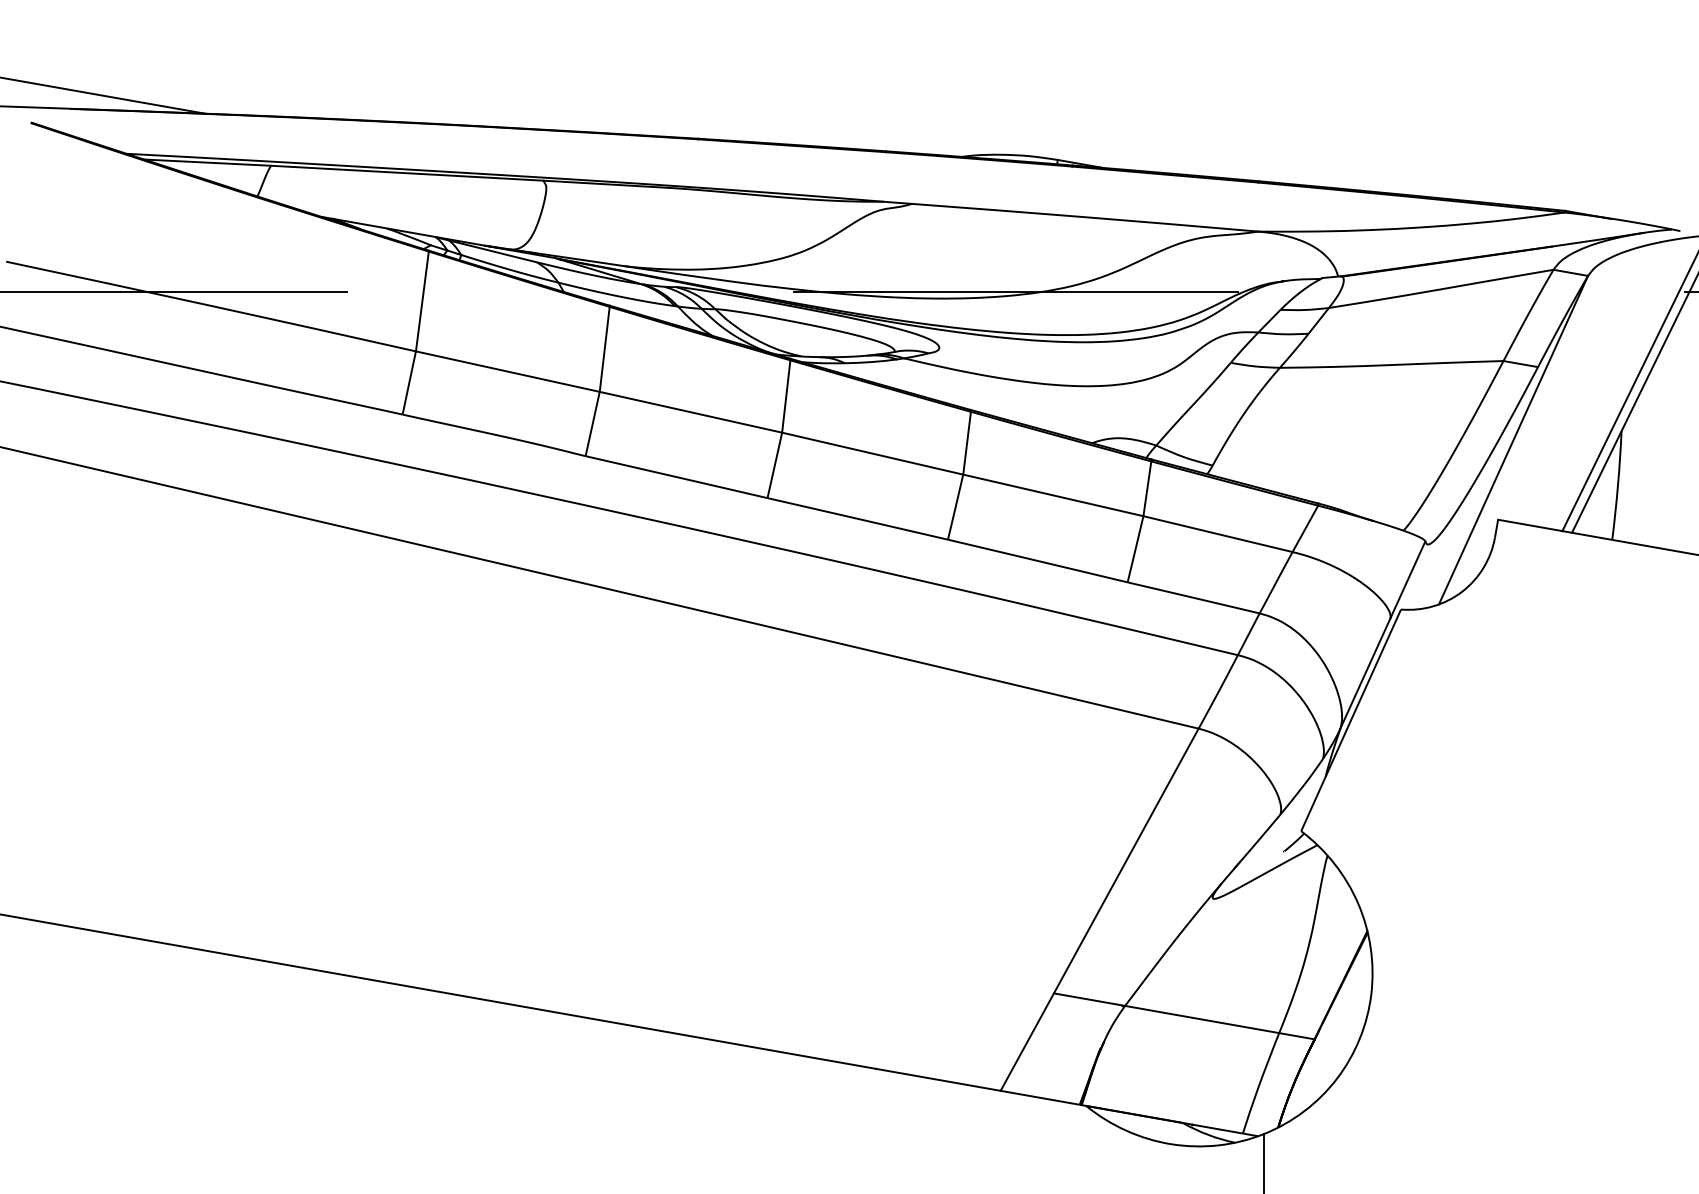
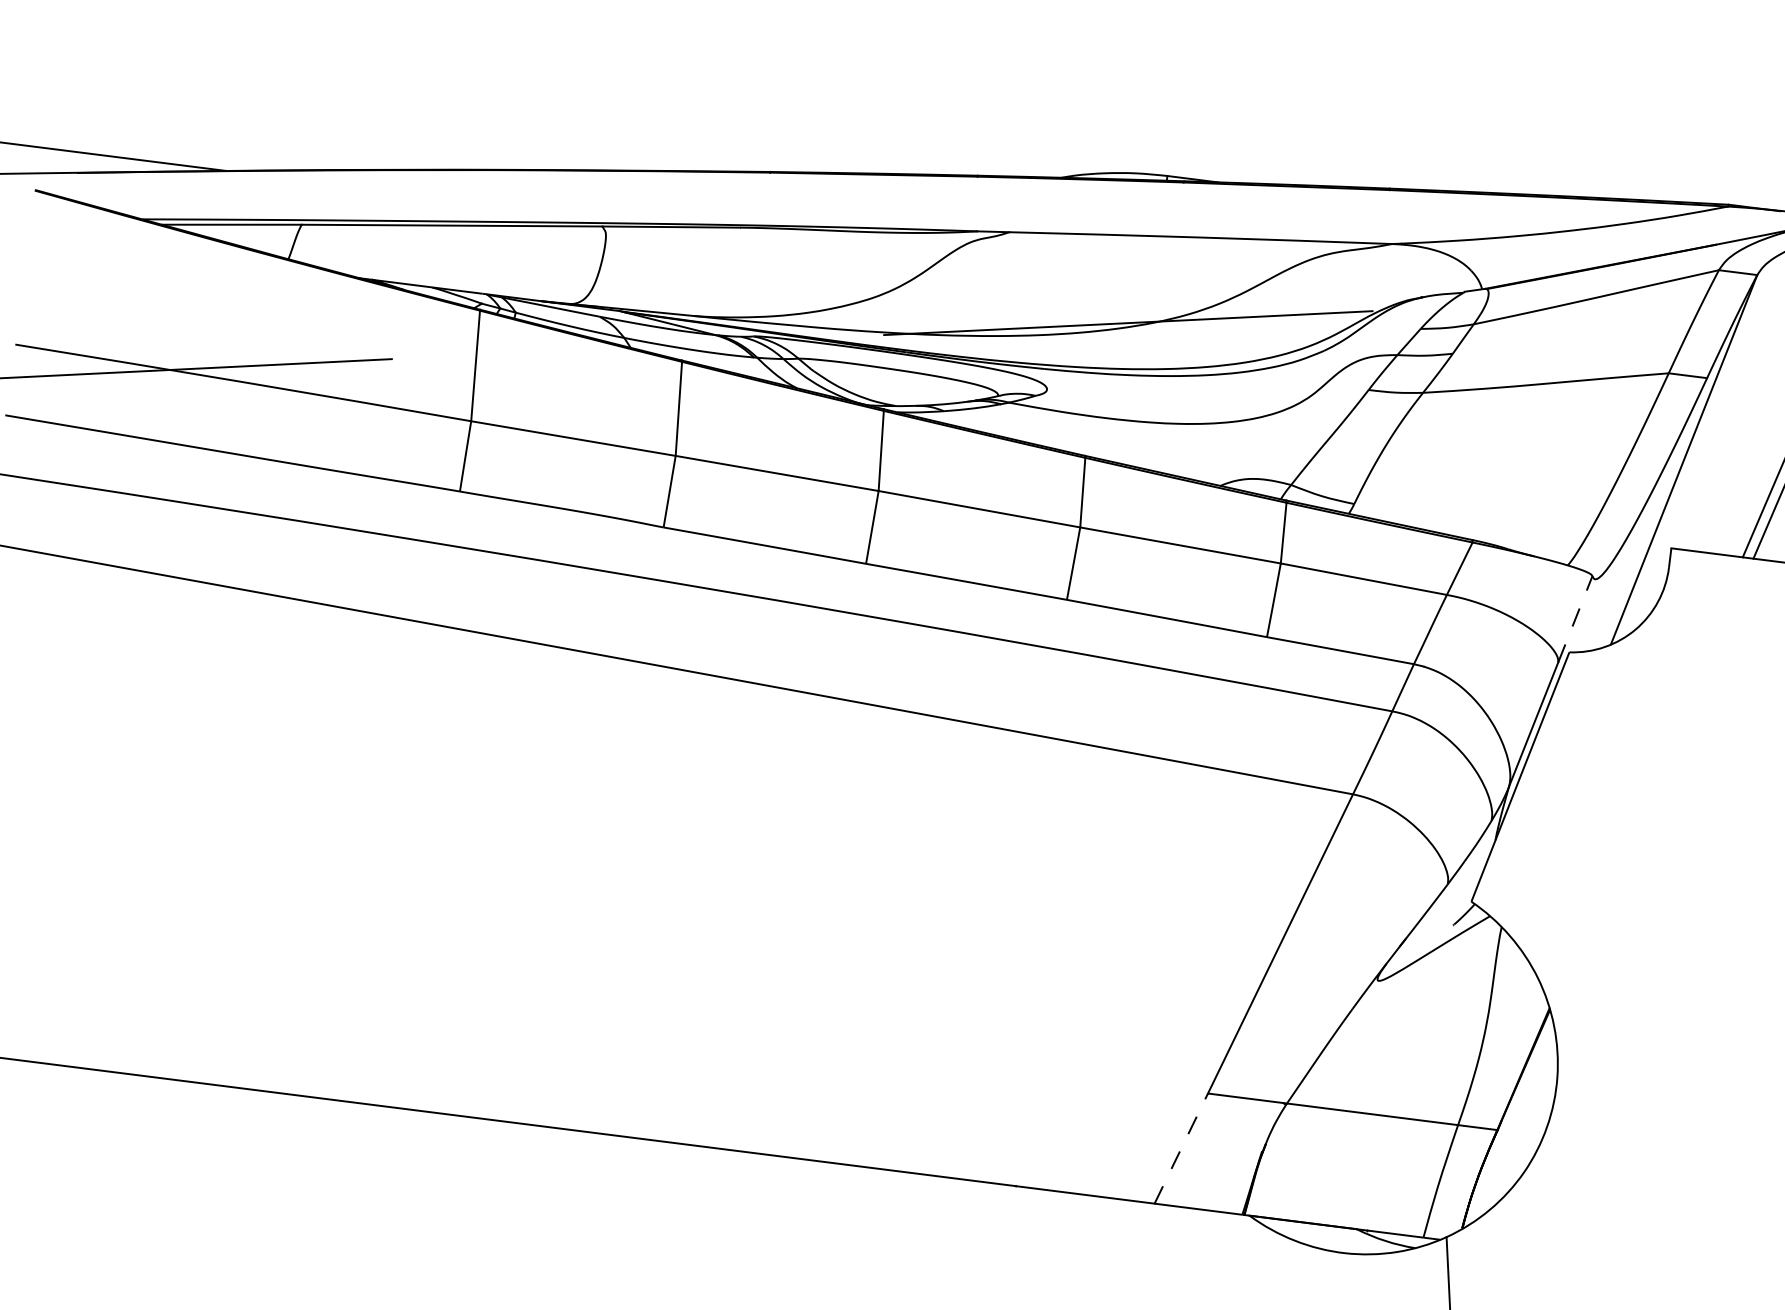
line: (1408, 579) -> (1575, 618), solid -> dashed
line: (1027, 1042) -> (1181, 1149), solid -> dashed

